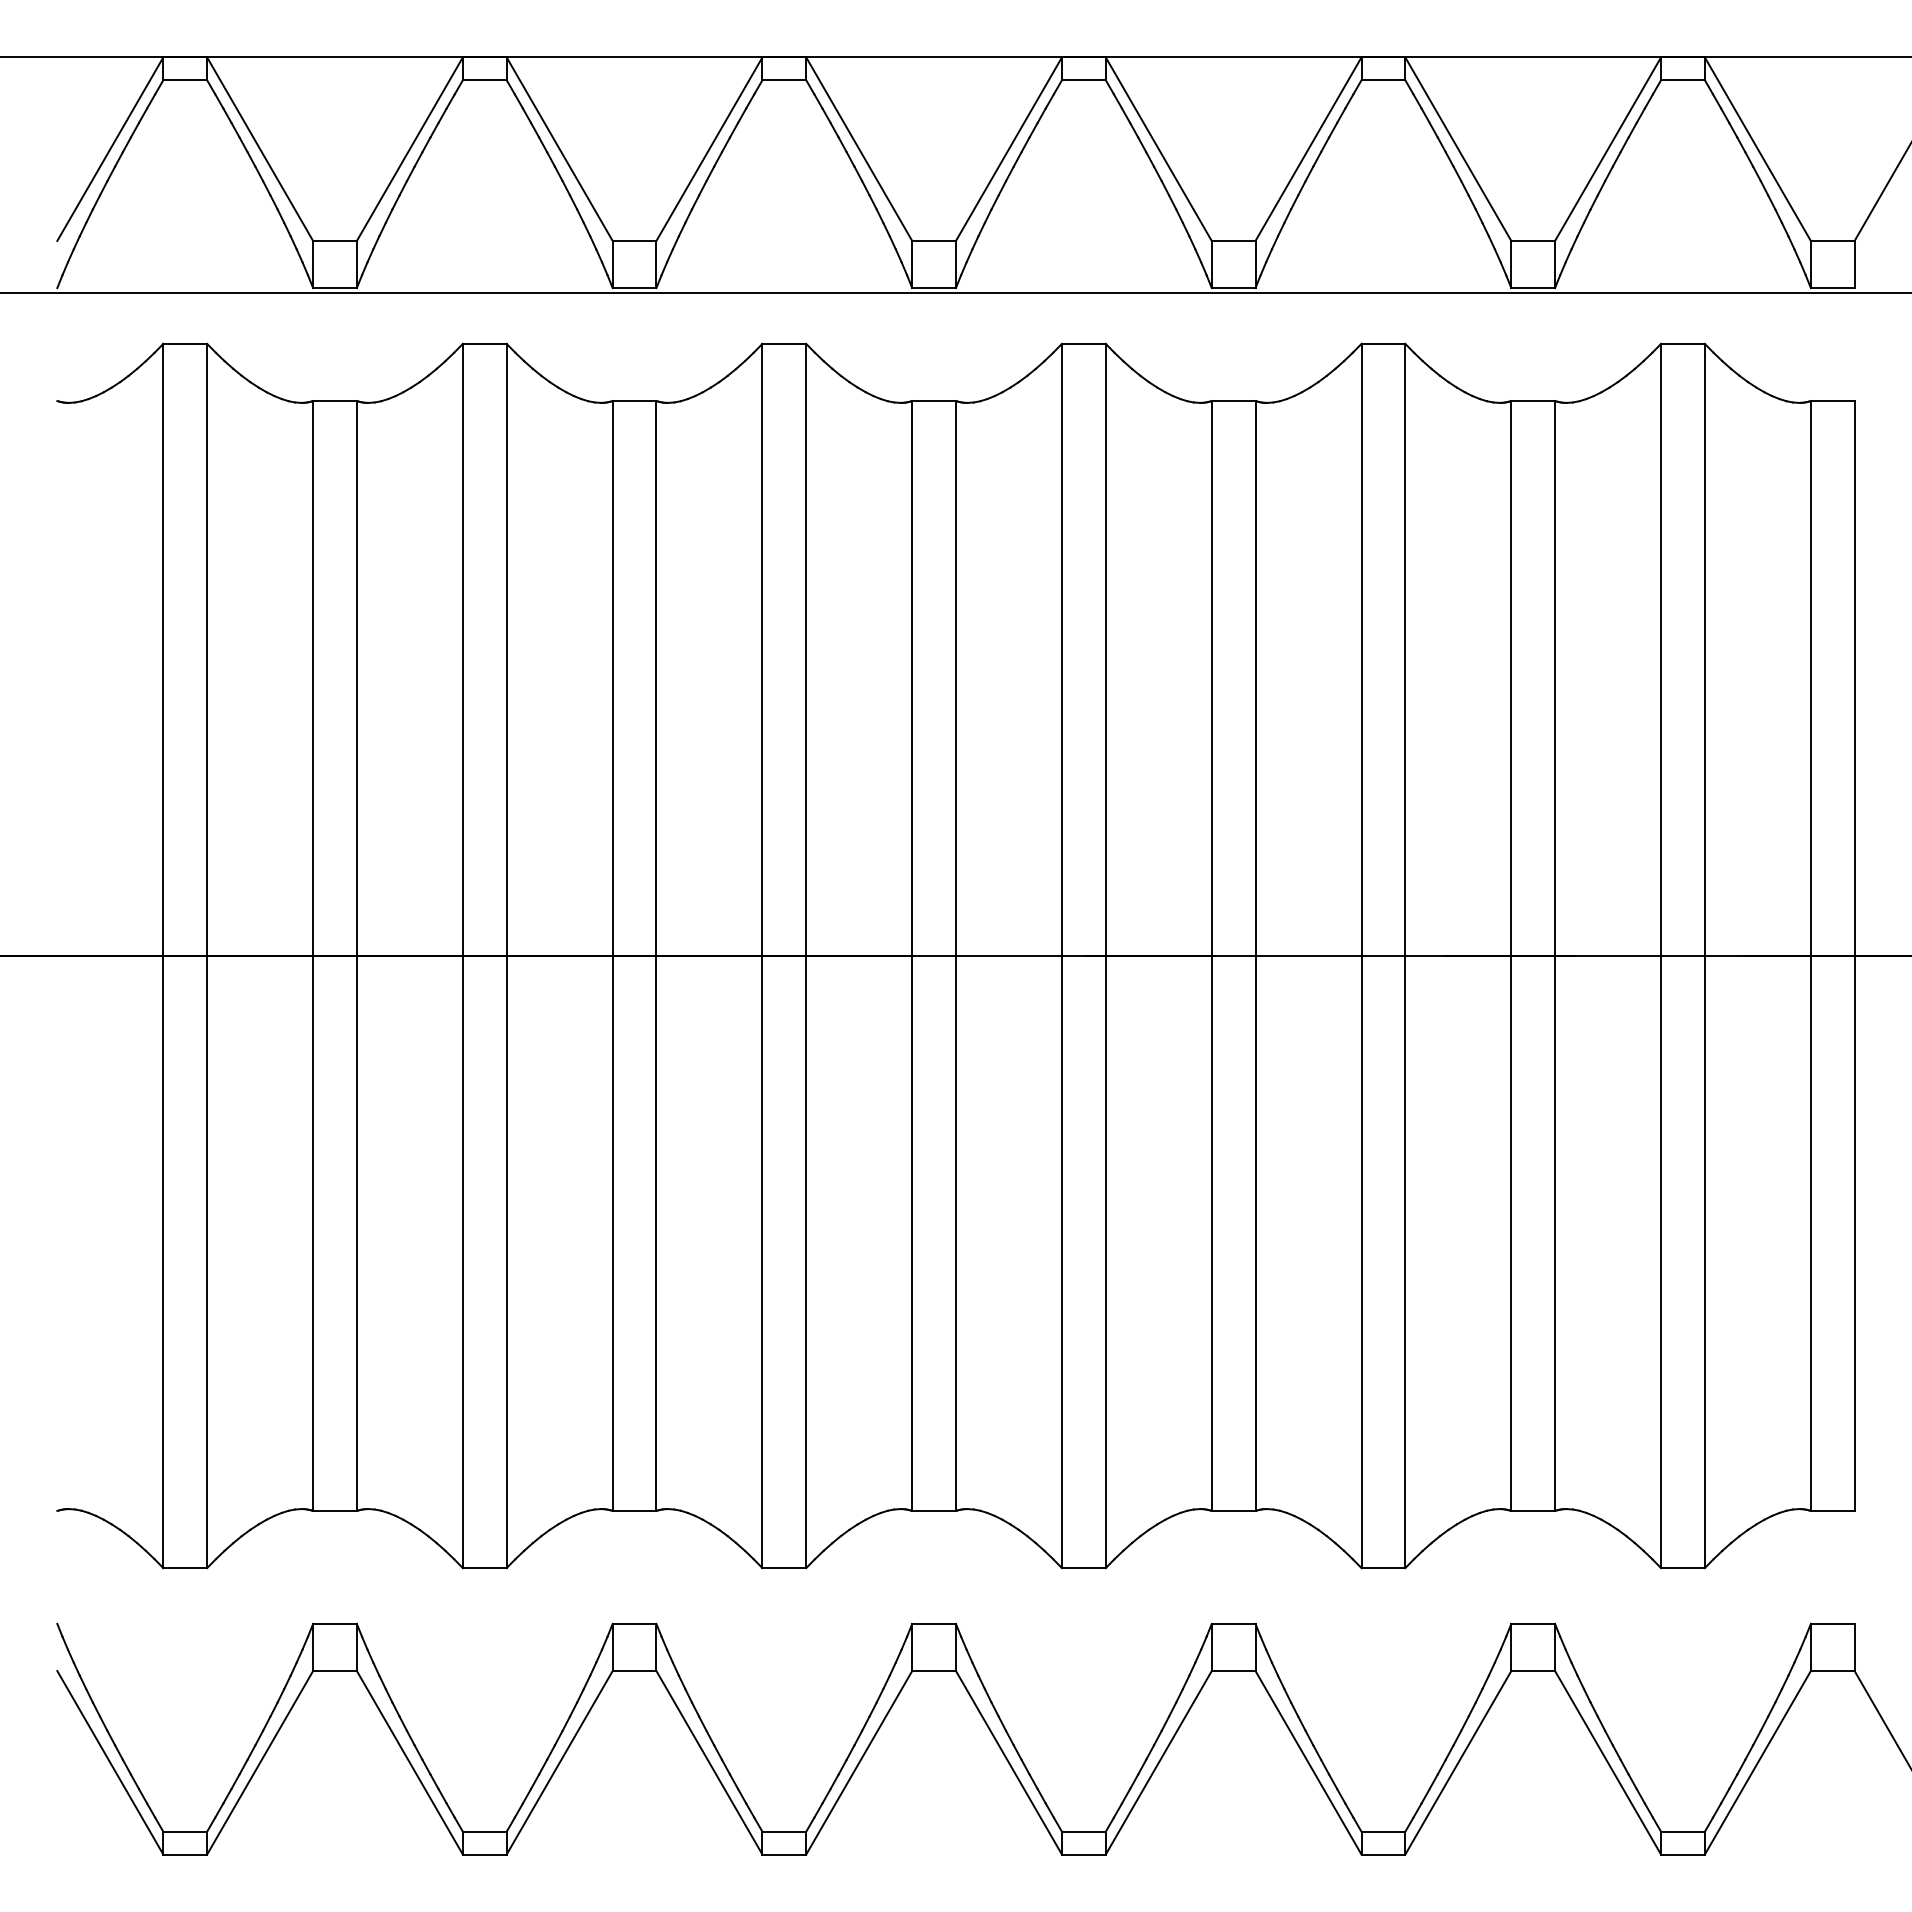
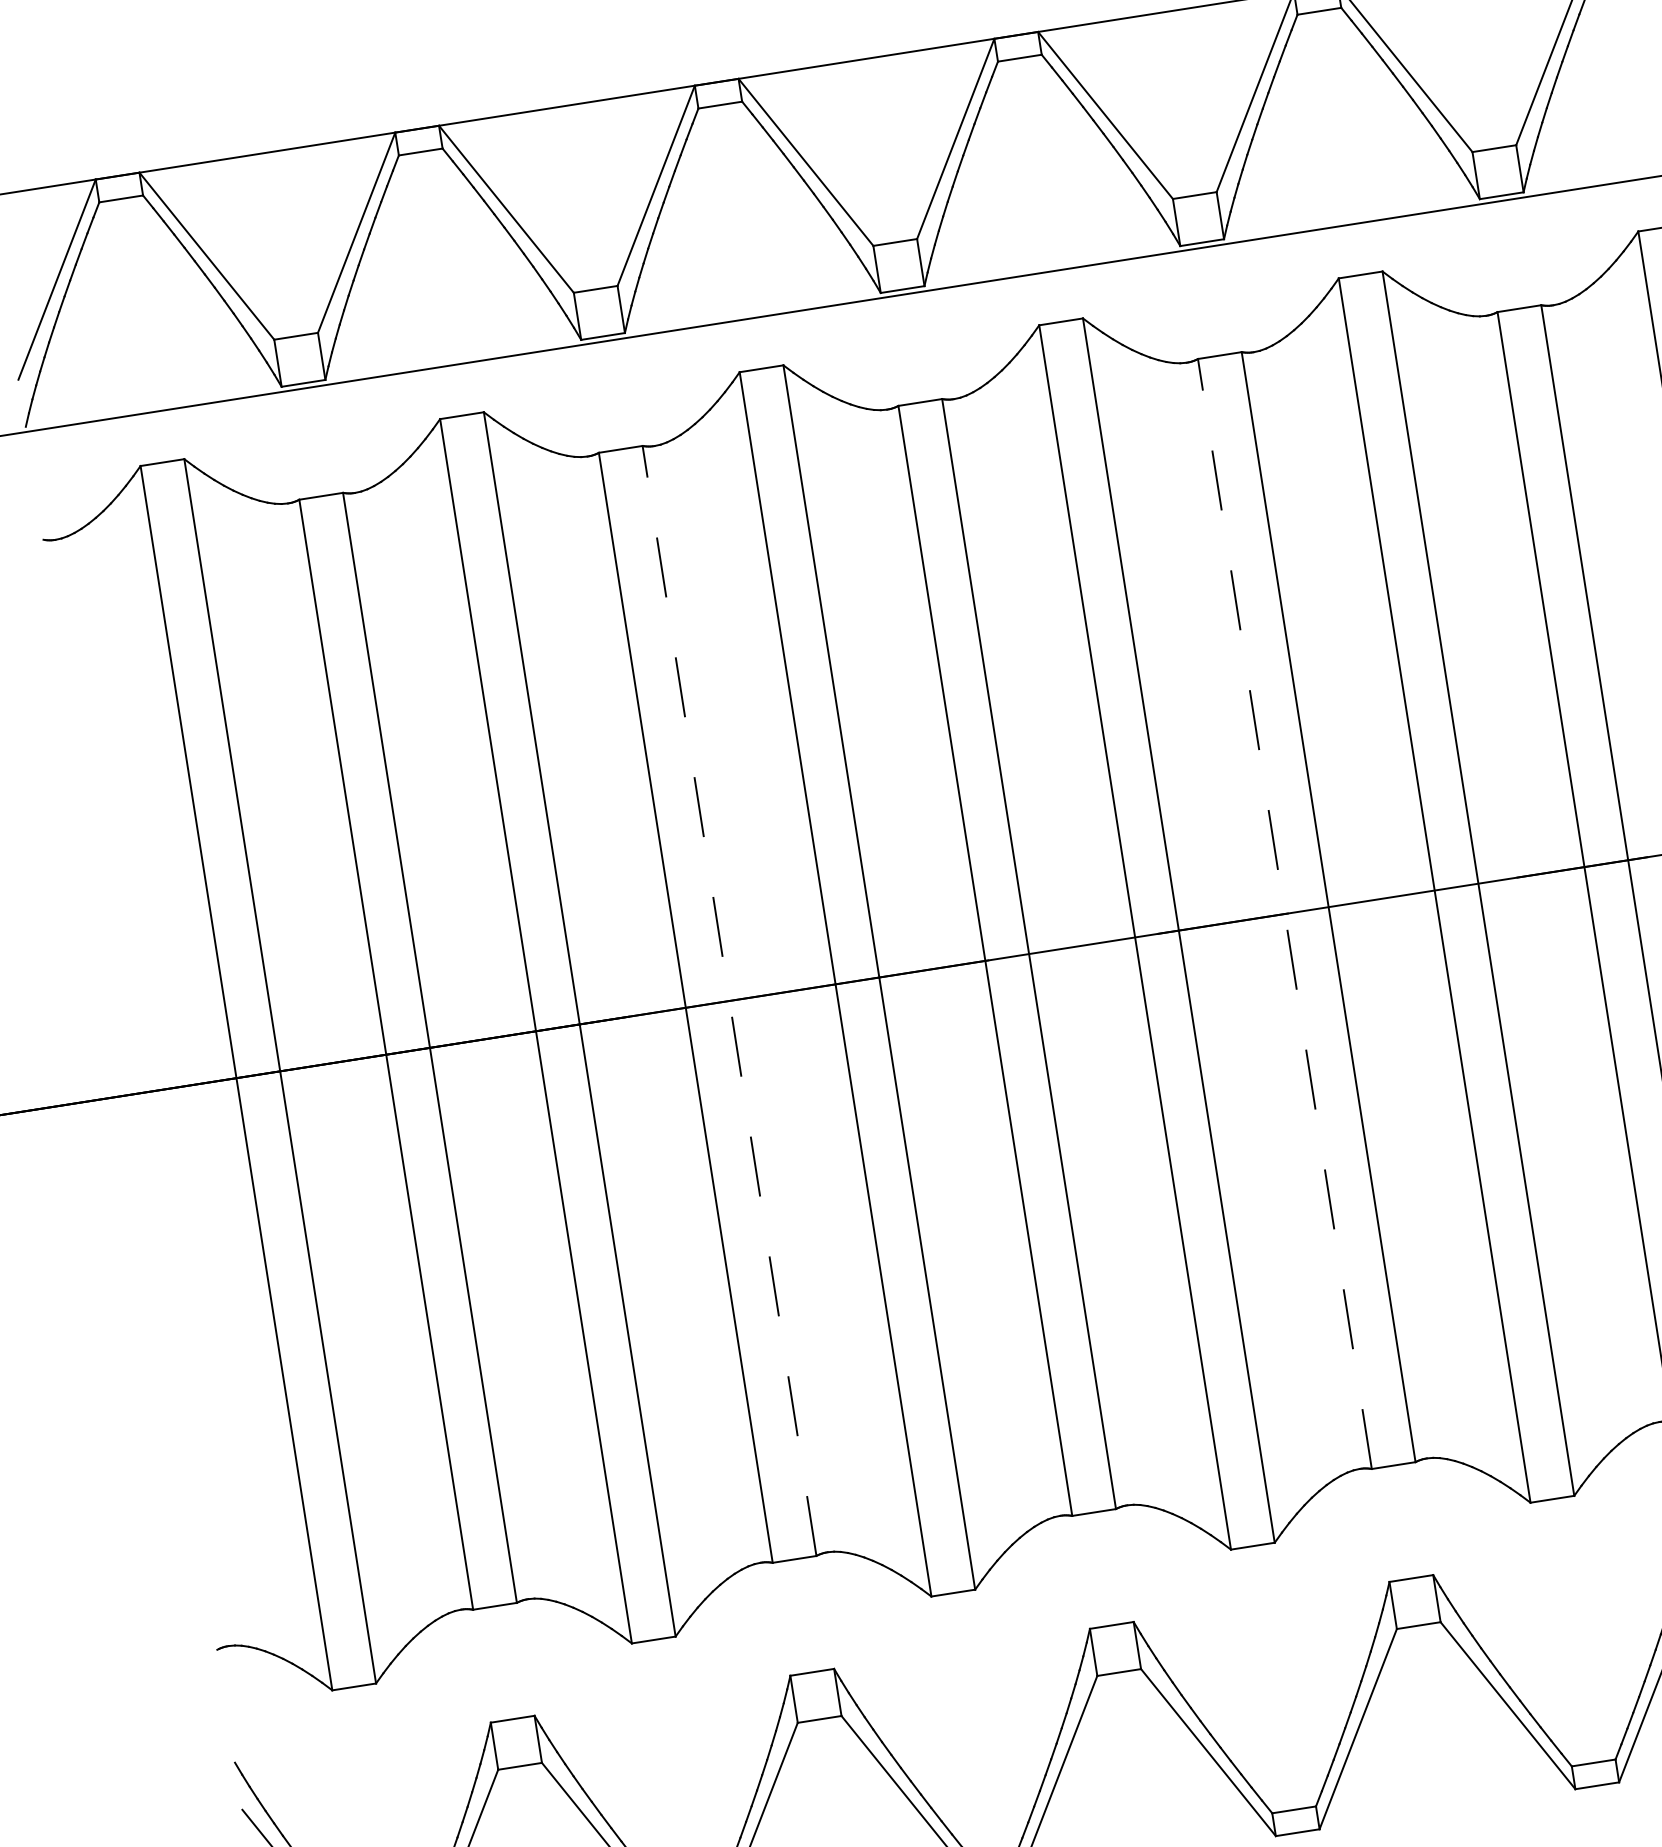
line: (656, 955) -> (729, 1000), solid -> dashed
line: (1211, 955) -> (1284, 913), solid -> dashed

